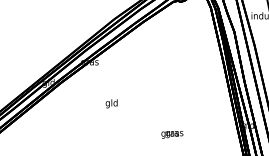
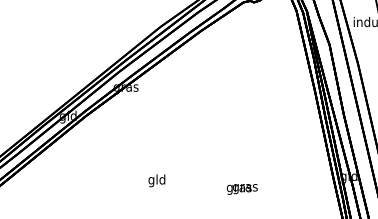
text: (111, 103) -> (156, 180), moved

